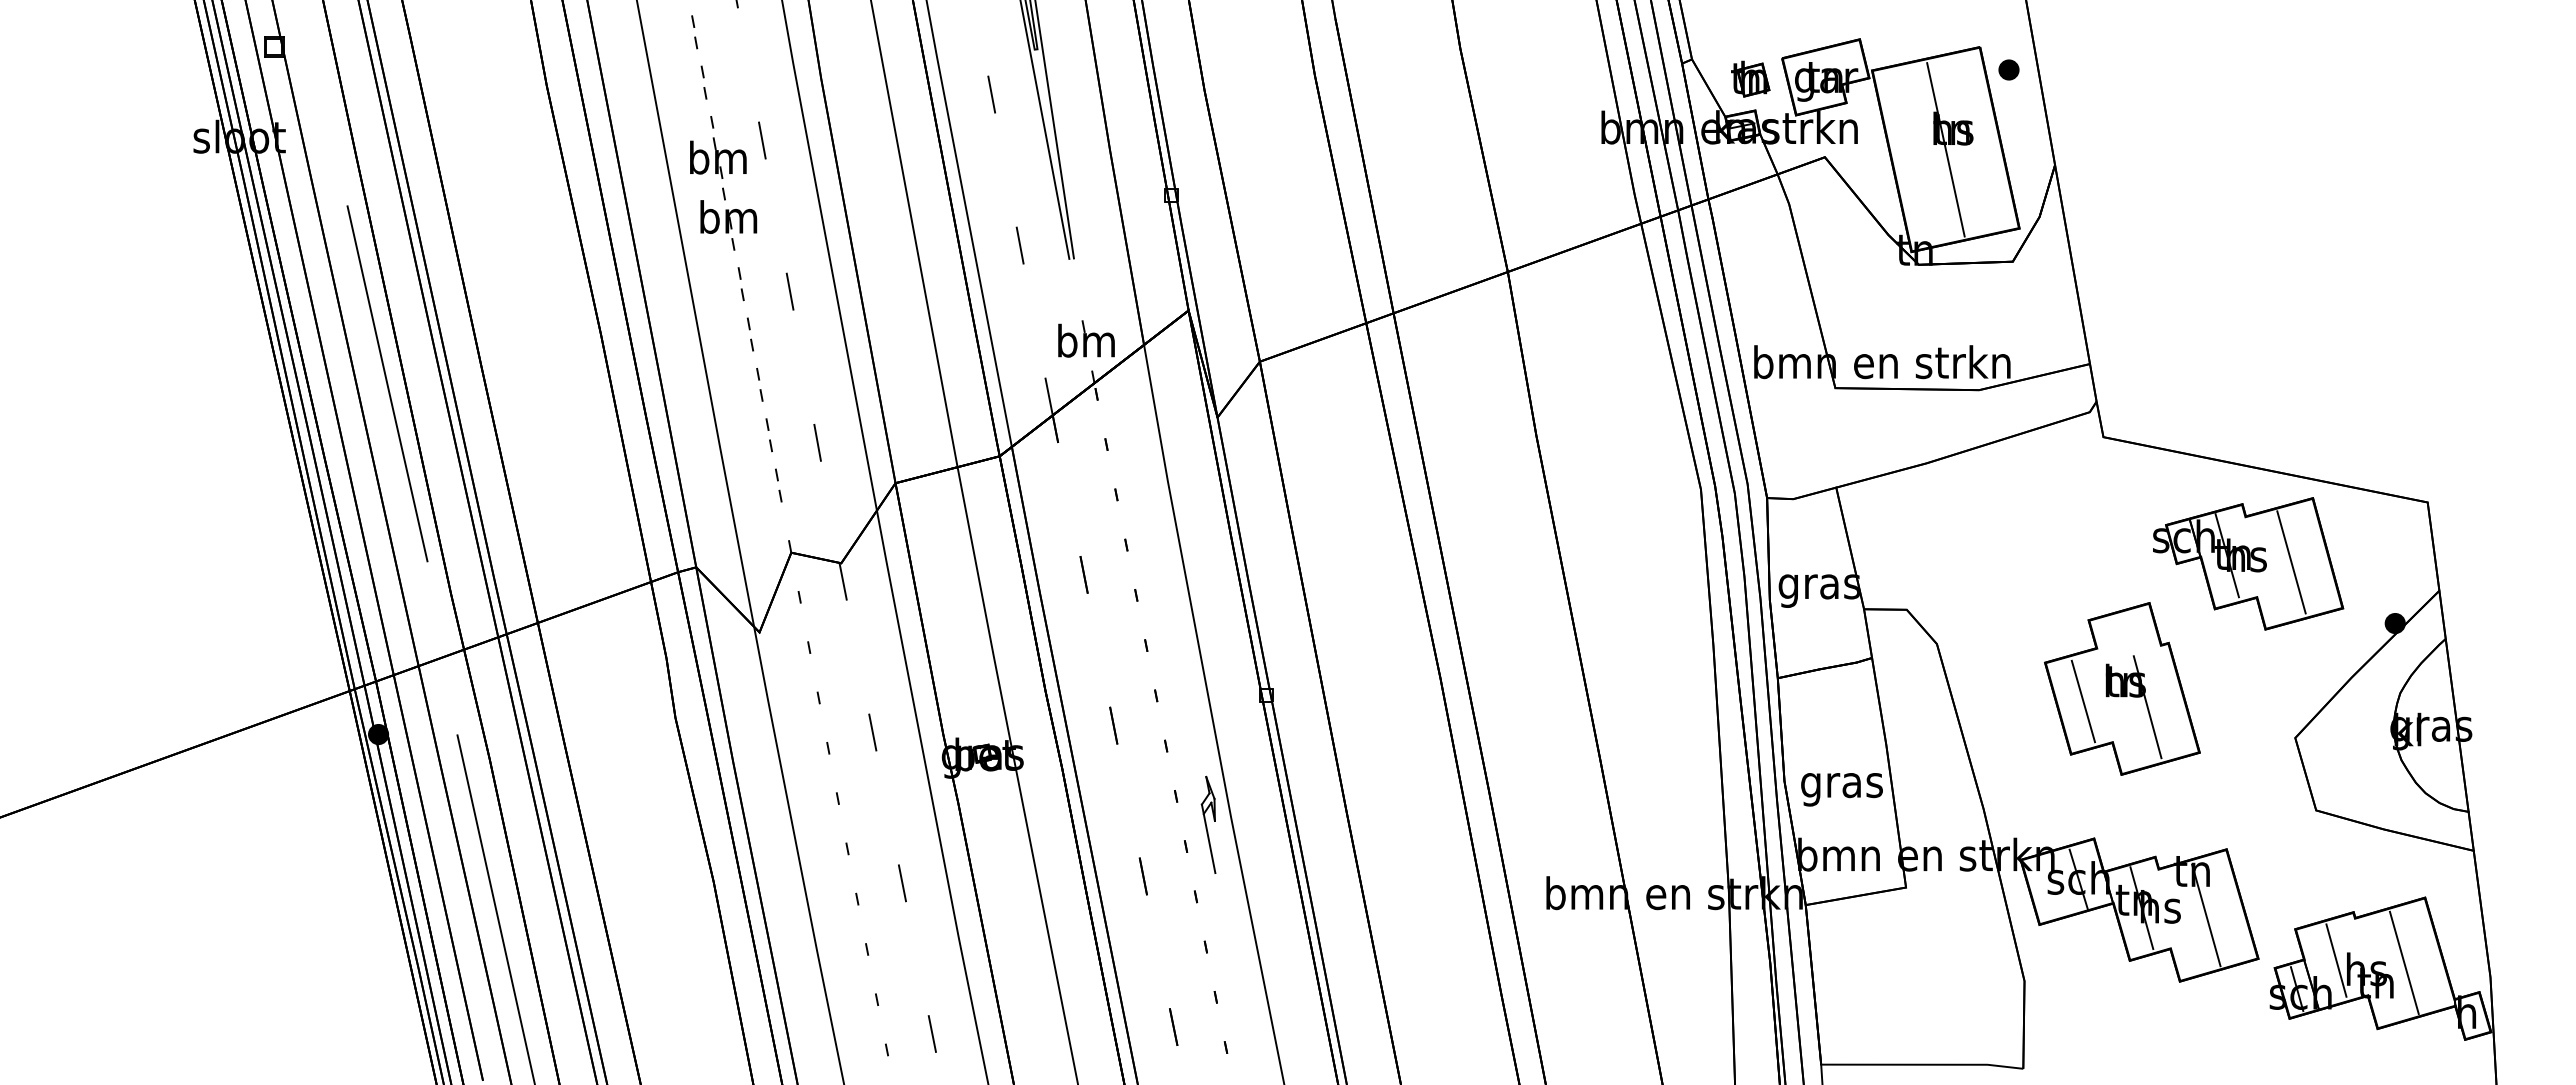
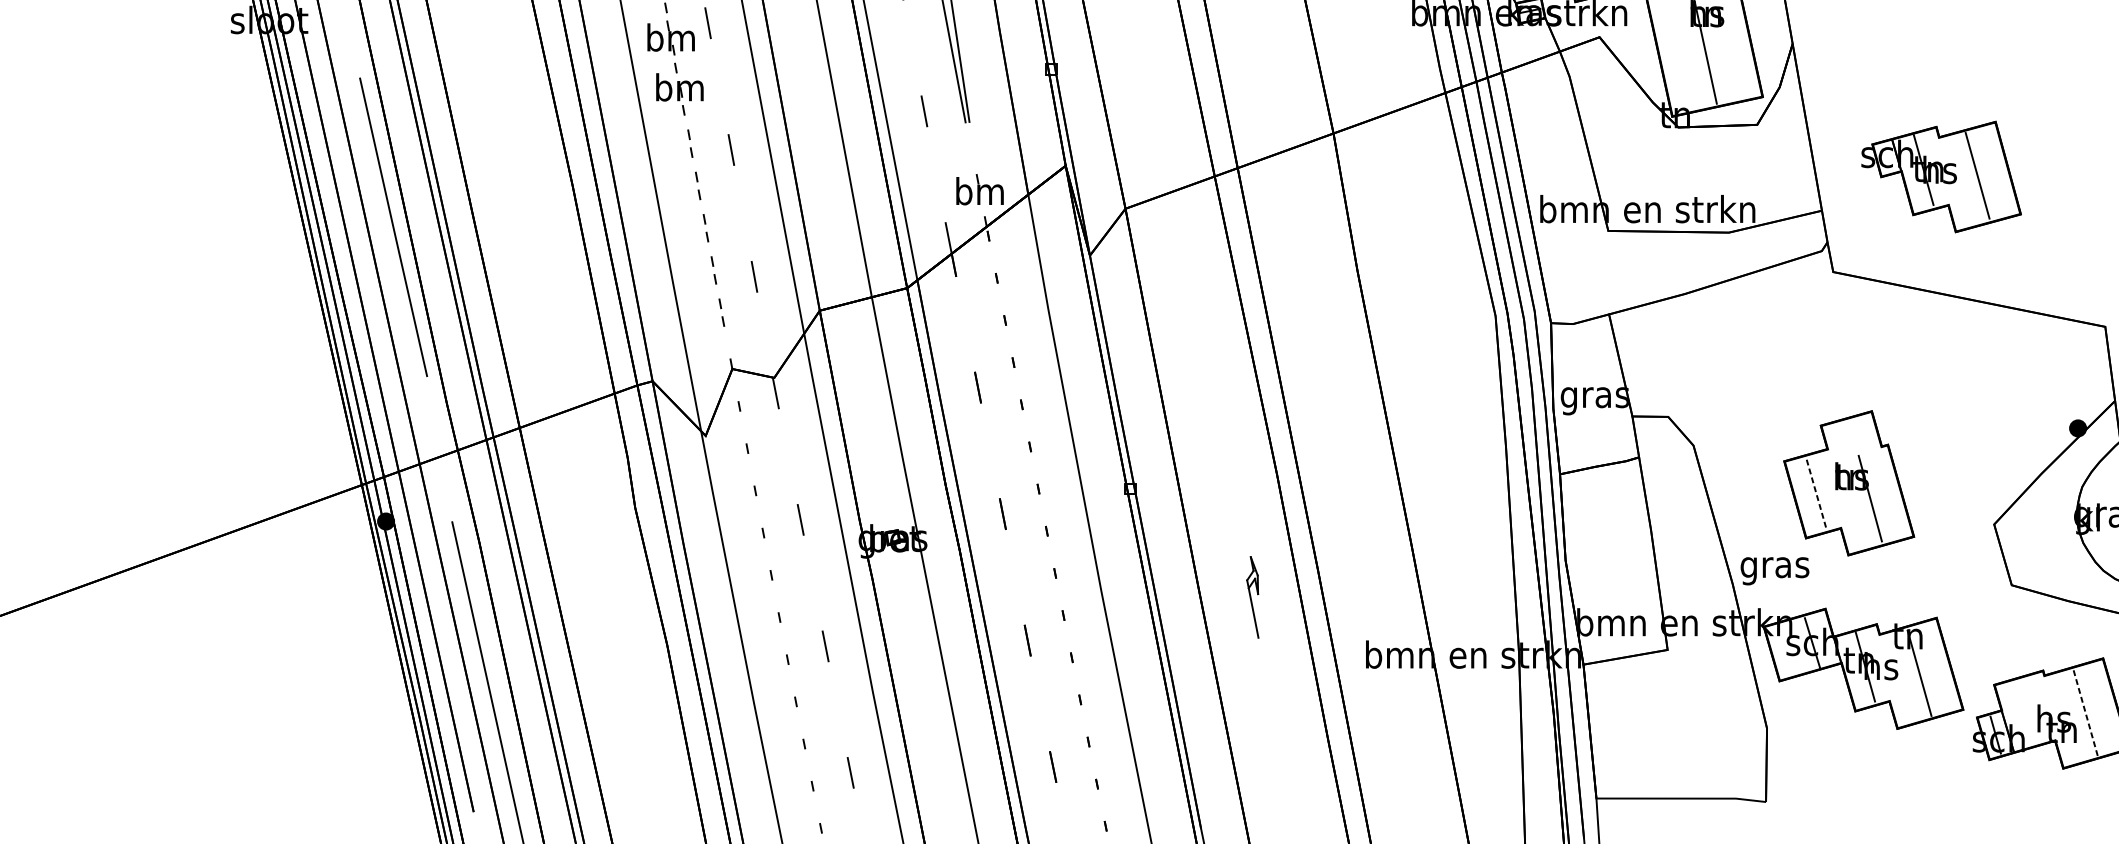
part: (2248, 563) -> (1941, 176), moved
line: (2083, 701) -> (1816, 493), solid -> dashed
text: (1841, 789) -> (1774, 571), moved
part: (1208, 824) -> (1252, 597), moved
line: (2336, 960) -> (2028, 711), removed
line: (2404, 963) -> (2085, 713), solid -> dashed

